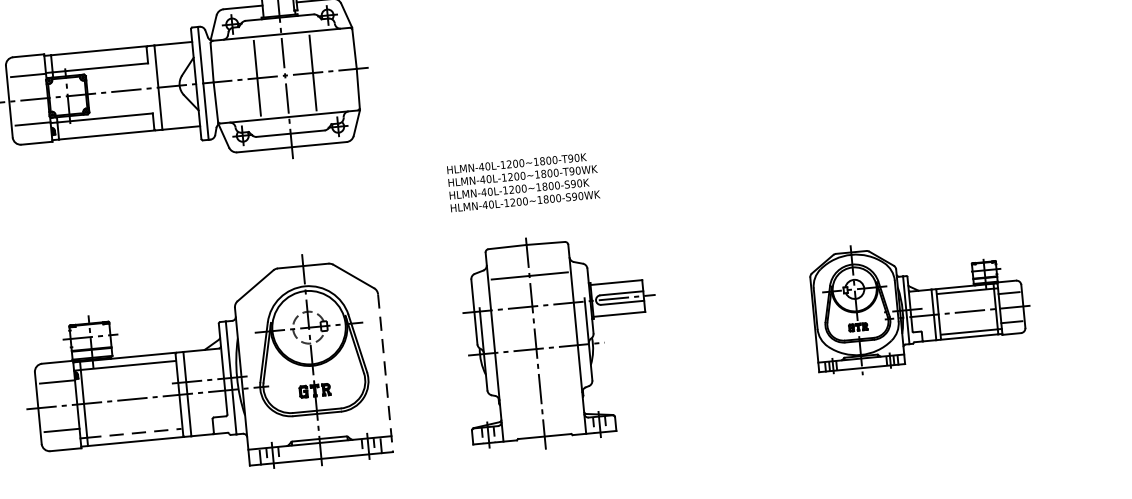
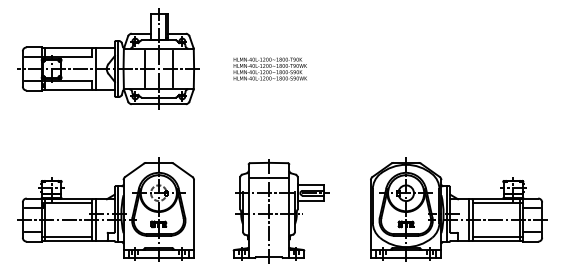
text: (521, 181) -> (269, 68), moved
part: (919, 303) -> (458, 209), size x1.67
line: (386, 374) -> (194, 219), dashed -> solid
line: (136, 432) -> (69, 236), dashed -> solid

